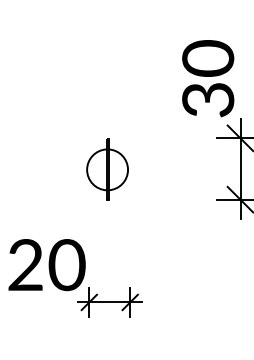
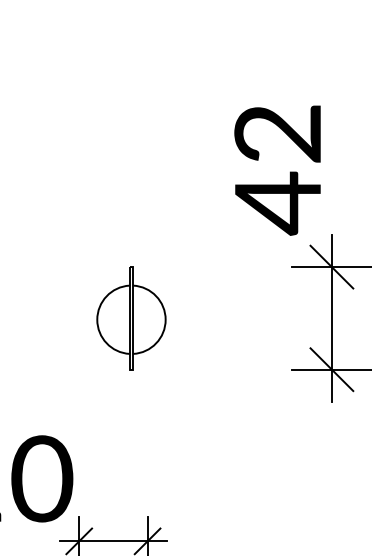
text: (208, 79) -> (278, 168), 30 -> 42
part: (107, 169) -> (131, 319), moved

